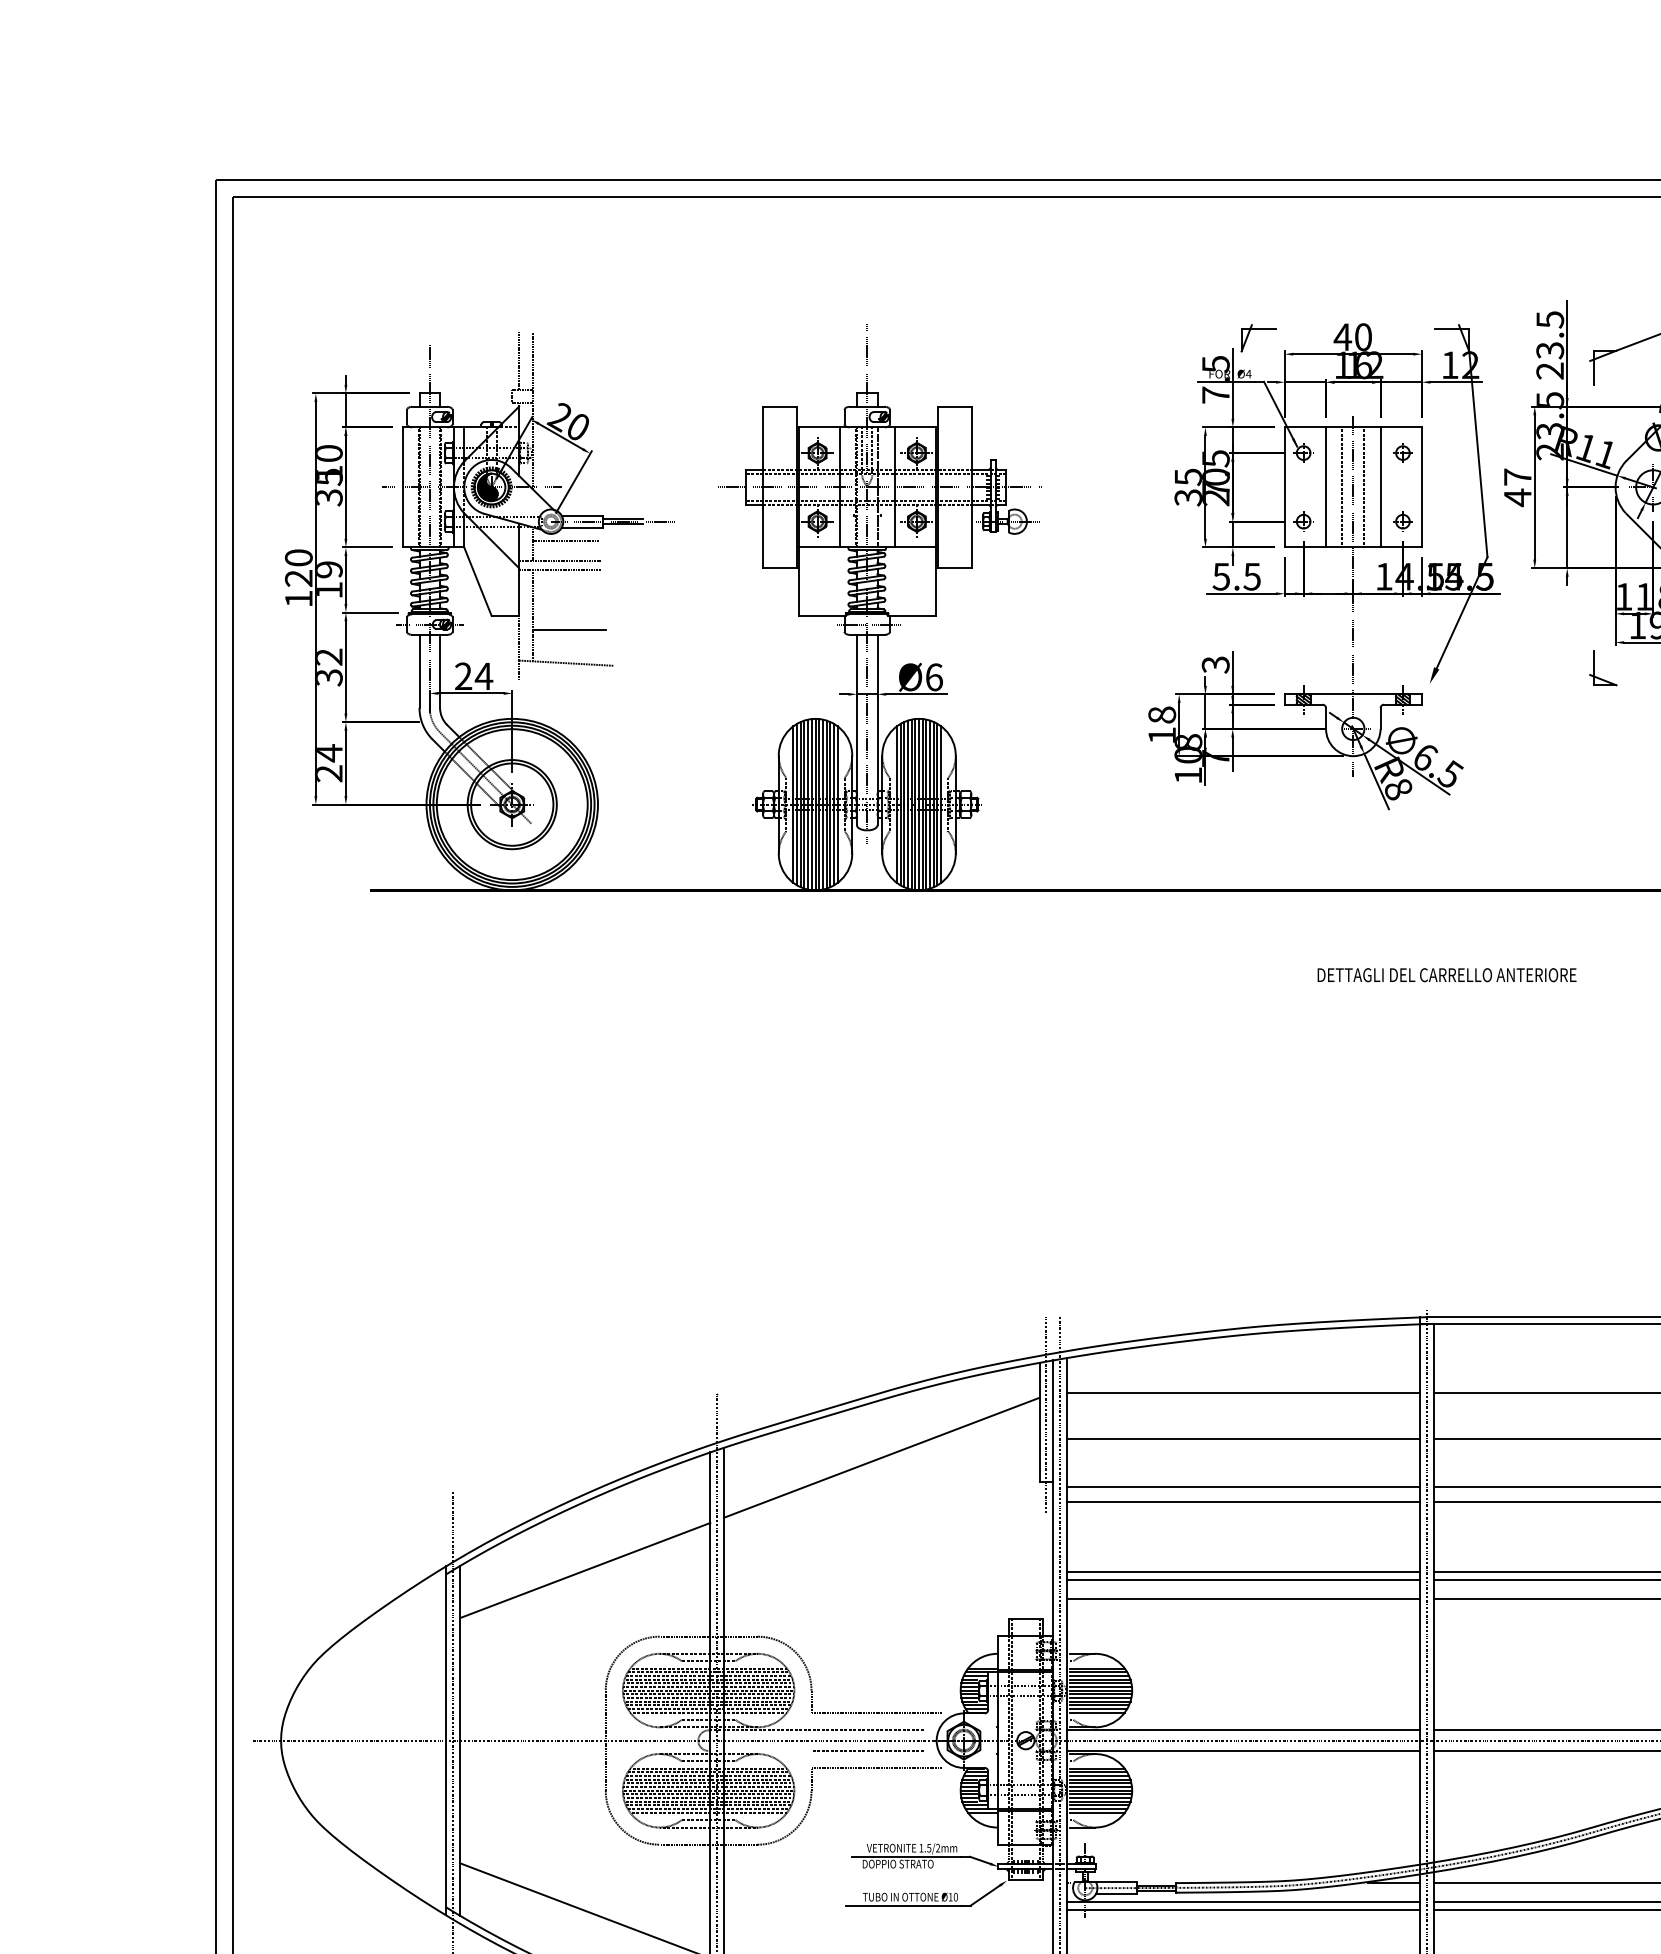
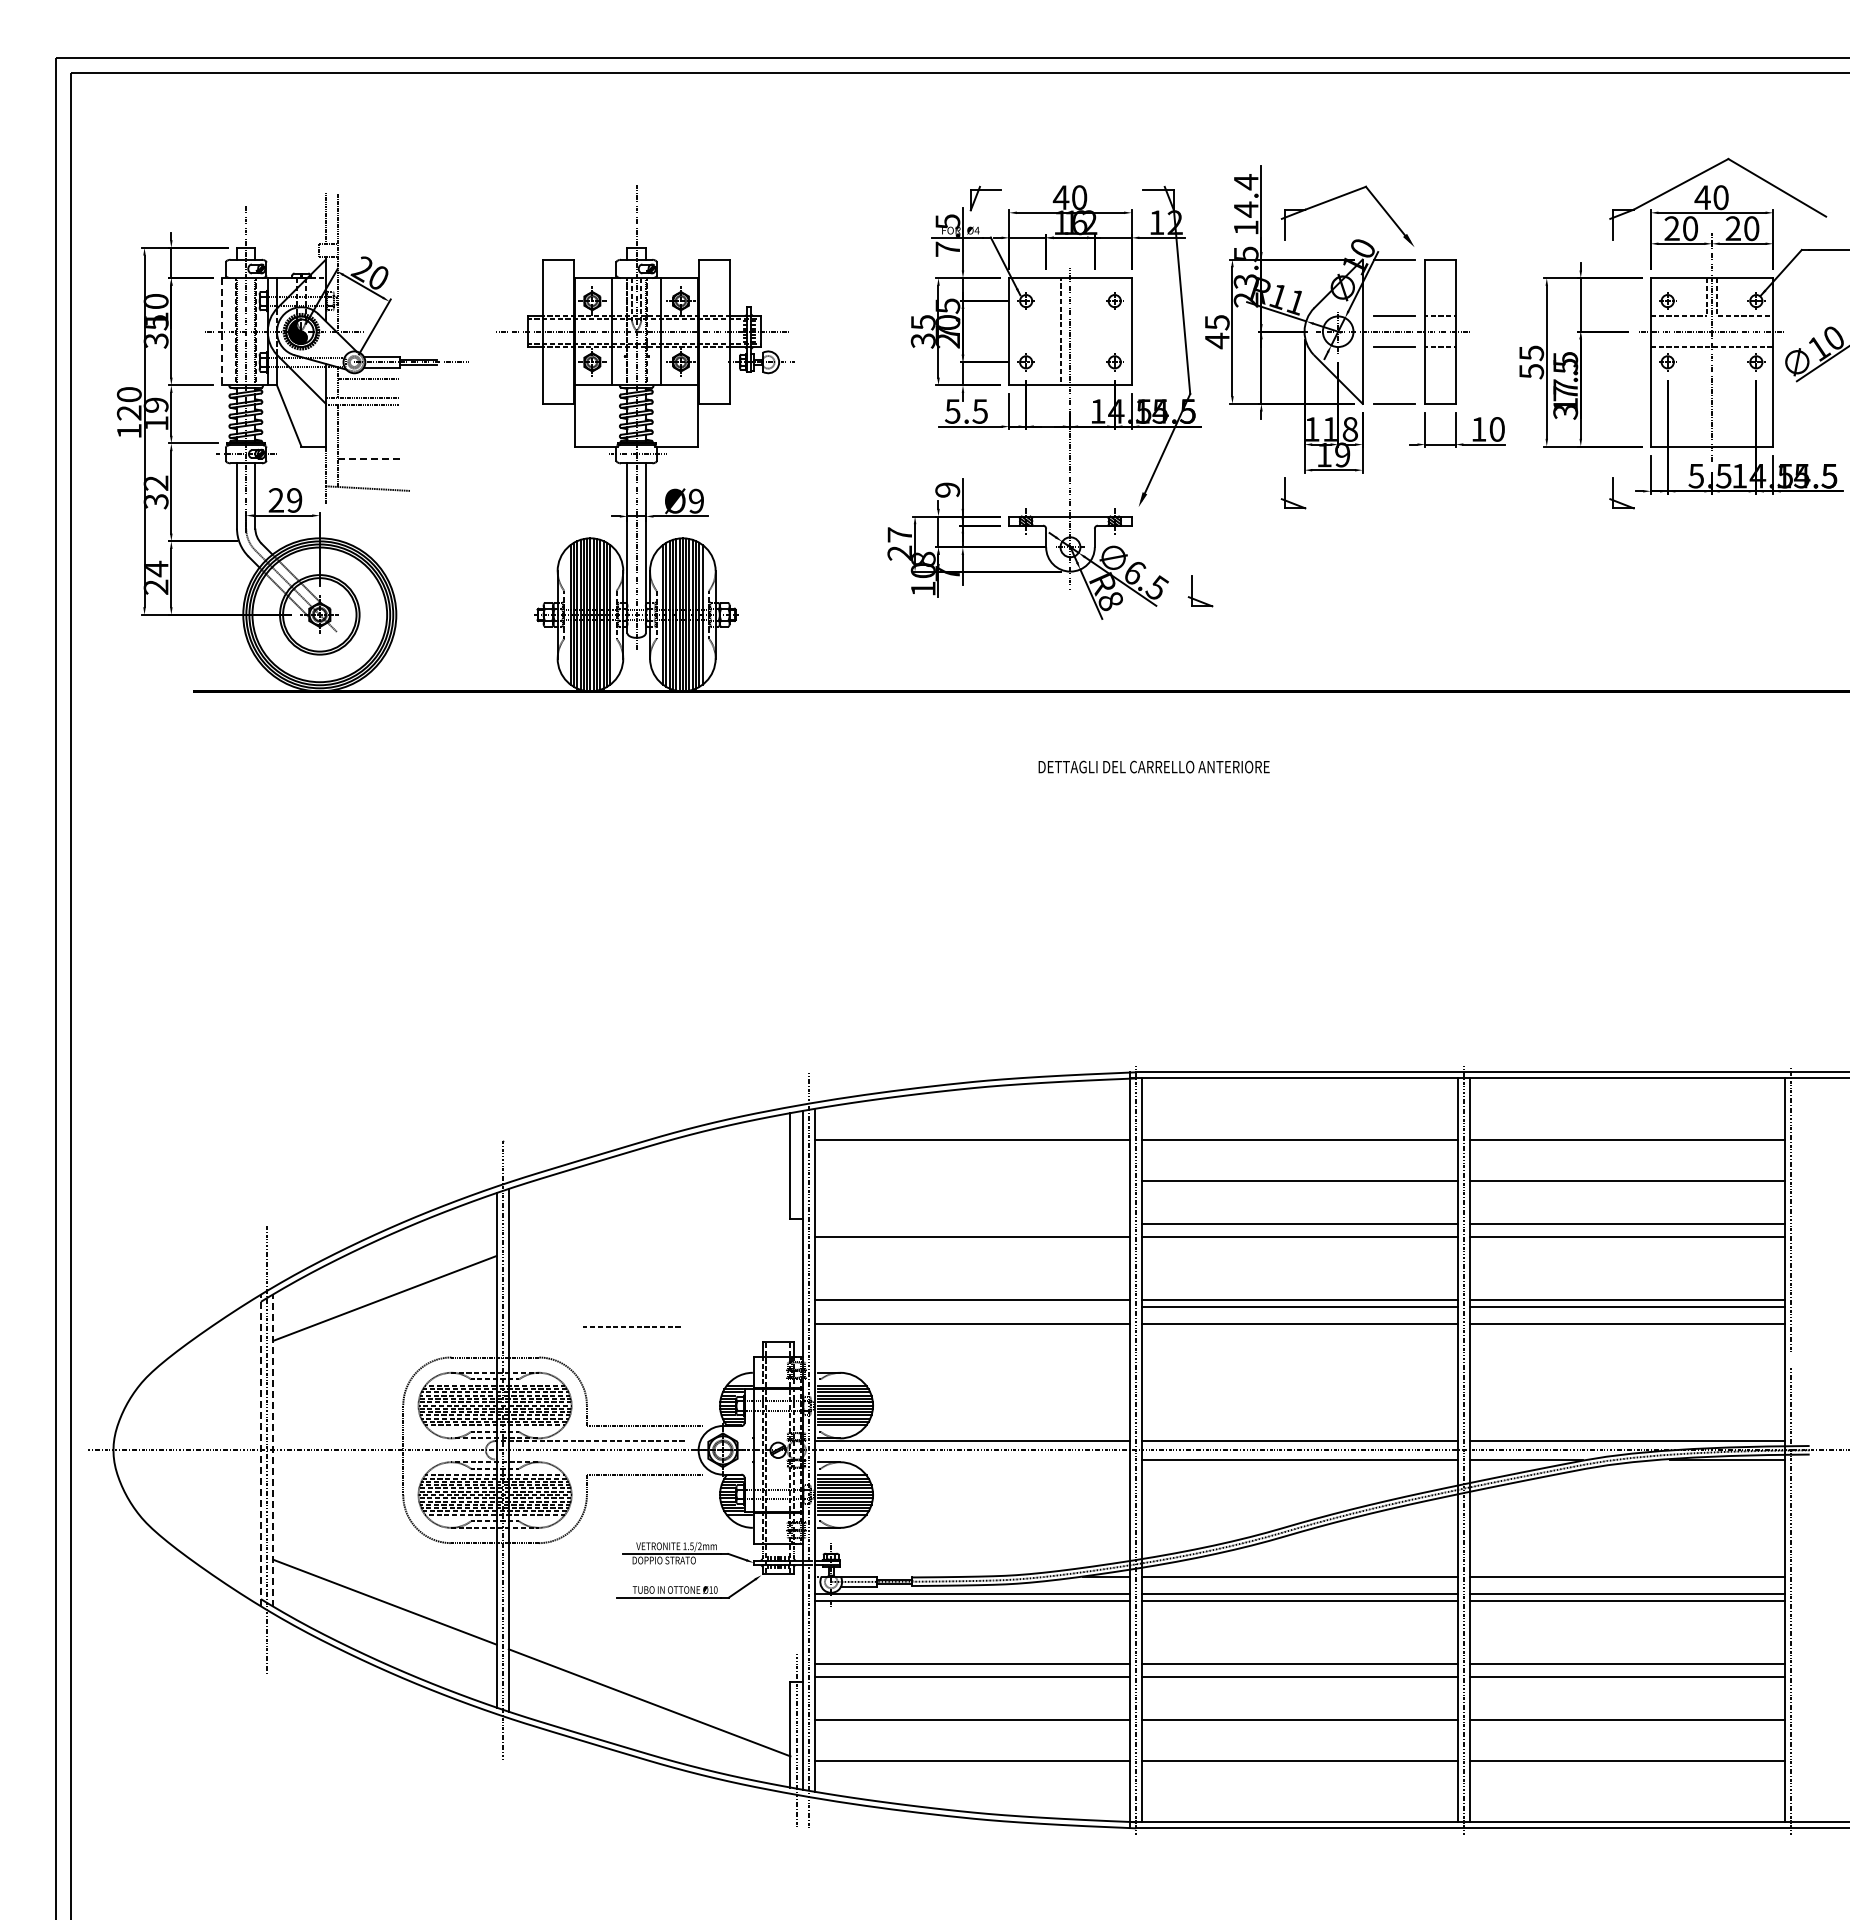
text: (1549, 344) -> (1245, 204), 23.5 -> 14.4
text: (1518, 477) -> (1217, 322), 47 -> 45
line: (402, 487) -> (221, 331), solid -> dashed
line: (1326, 487) -> (1046, 331), removed
line: (1364, 487) -> (1080, 331), removed
line: (1380, 487) -> (1094, 331), removed
line: (569, 629) -> (370, 458), solid -> dashed
text: (1215, 664) -> (947, 489), 3 -> 9
text: (483, 676) -> (294, 500), 24 -> 29
text: (934, 676) -> (696, 500), Ø6 -> Ø9
text: (1161, 724) -> (899, 543), 18 -> 27
part: (1490, 778) -> (1192, 591), added
line: (1046, 1414) -> (796, 1159), removed
line: (1243, 1438) -> (972, 1180), removed
line: (881, 1457) -> (649, 1197), removed
line: (1243, 1487) -> (972, 1224), removed
line: (1243, 1579) -> (972, 1306), removed
line: (445, 1740) -> (260, 1450), solid -> dashed
line: (460, 1740) -> (273, 1450), solid -> dashed
line: (865, 1750) -> (631, 1326), moved
line: (1243, 1750) -> (972, 1459), removed

